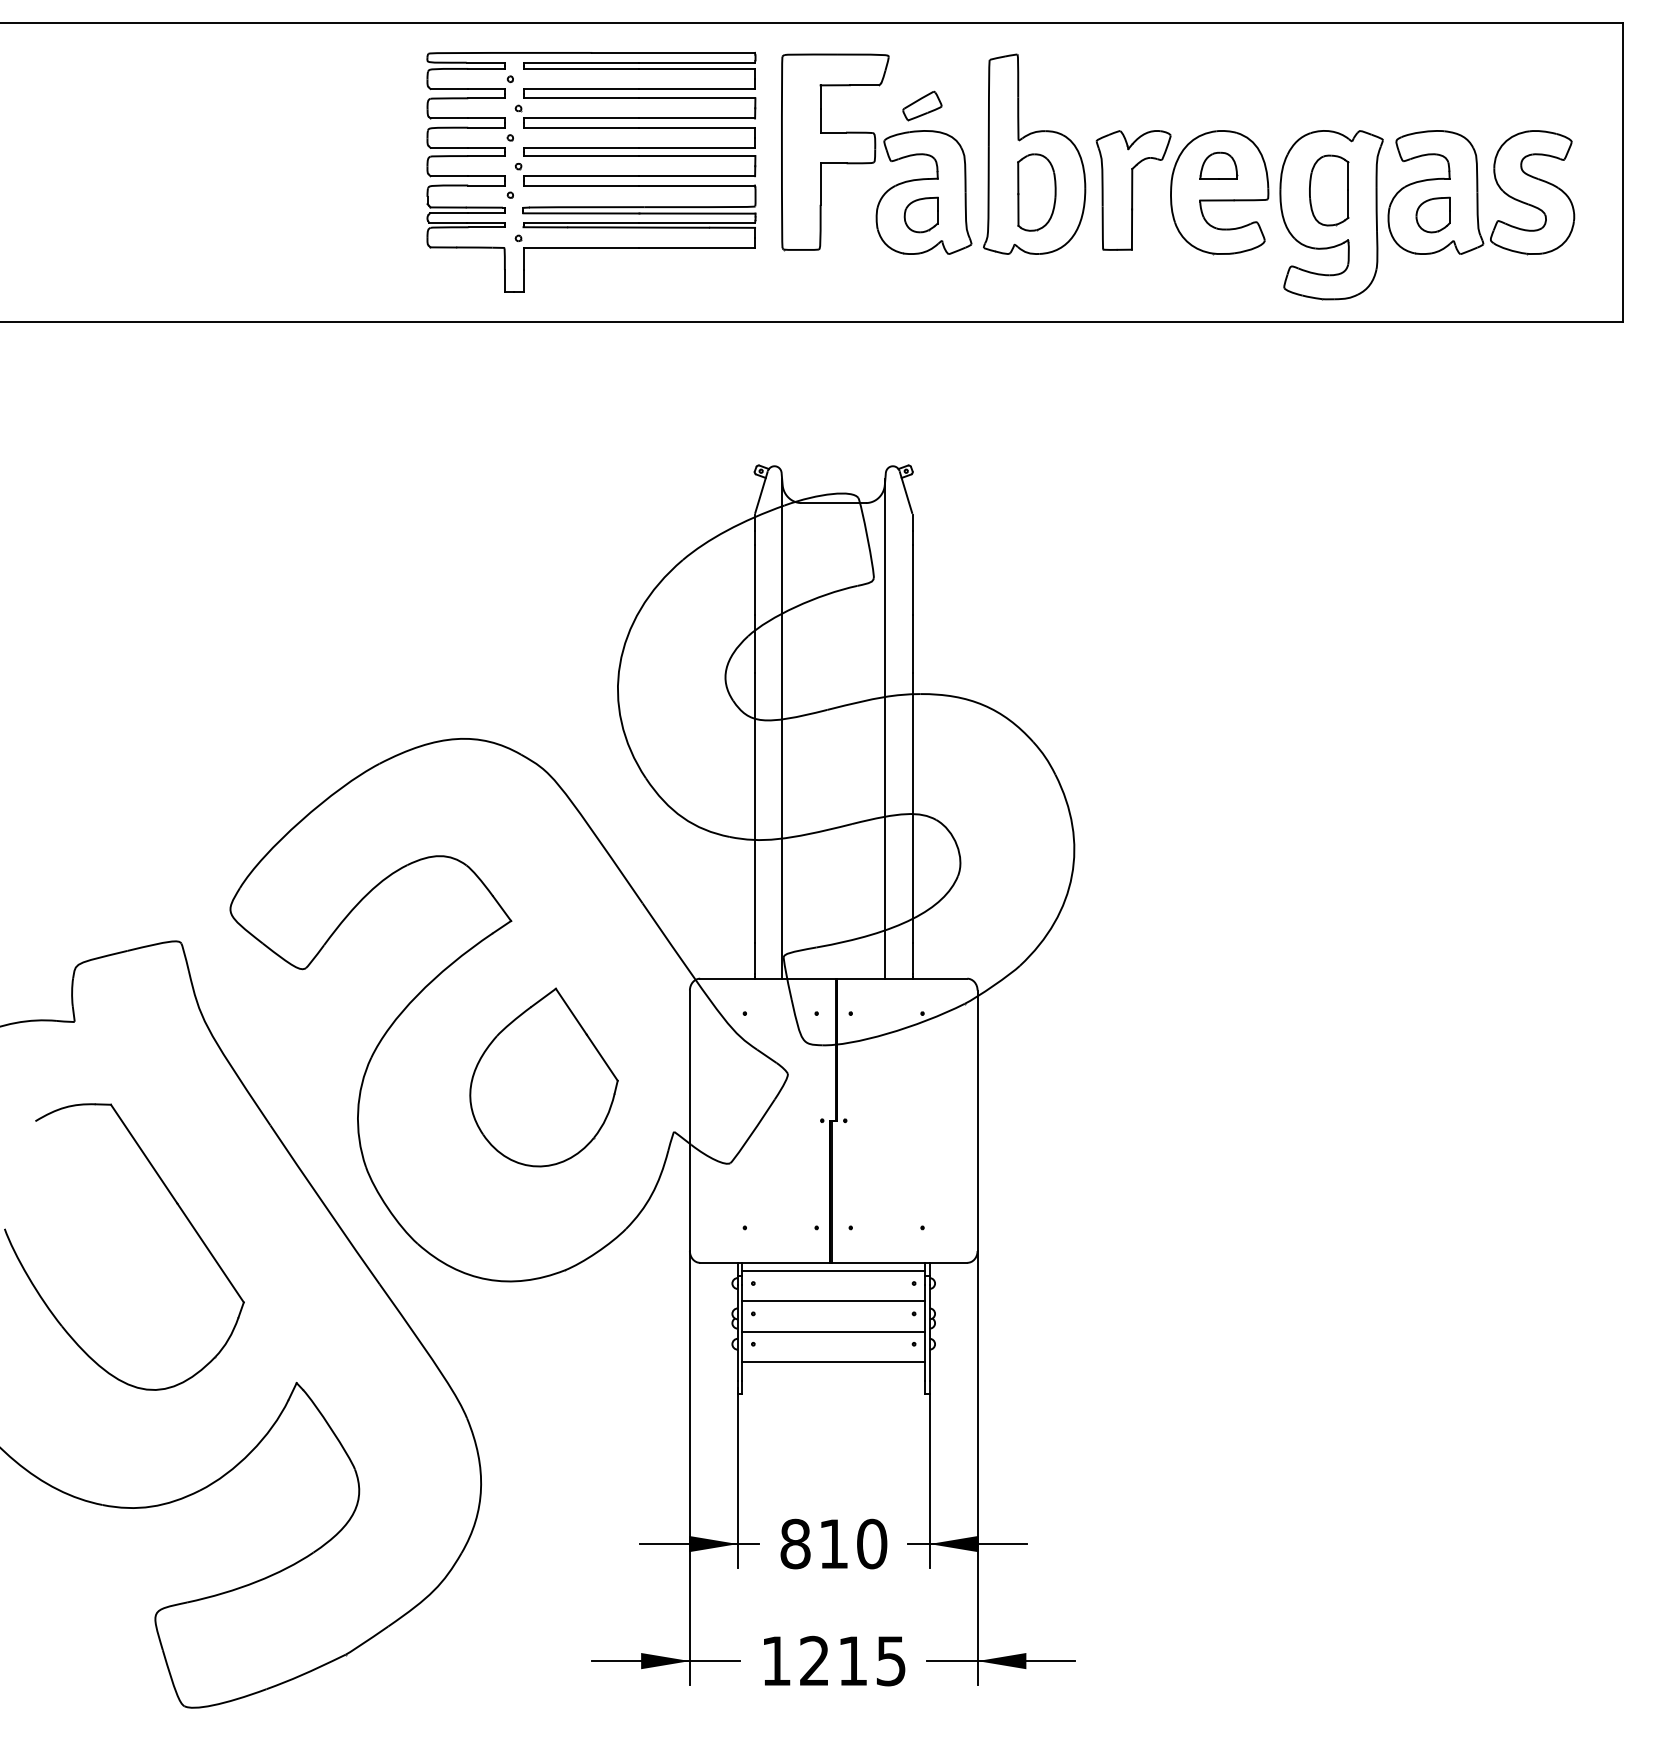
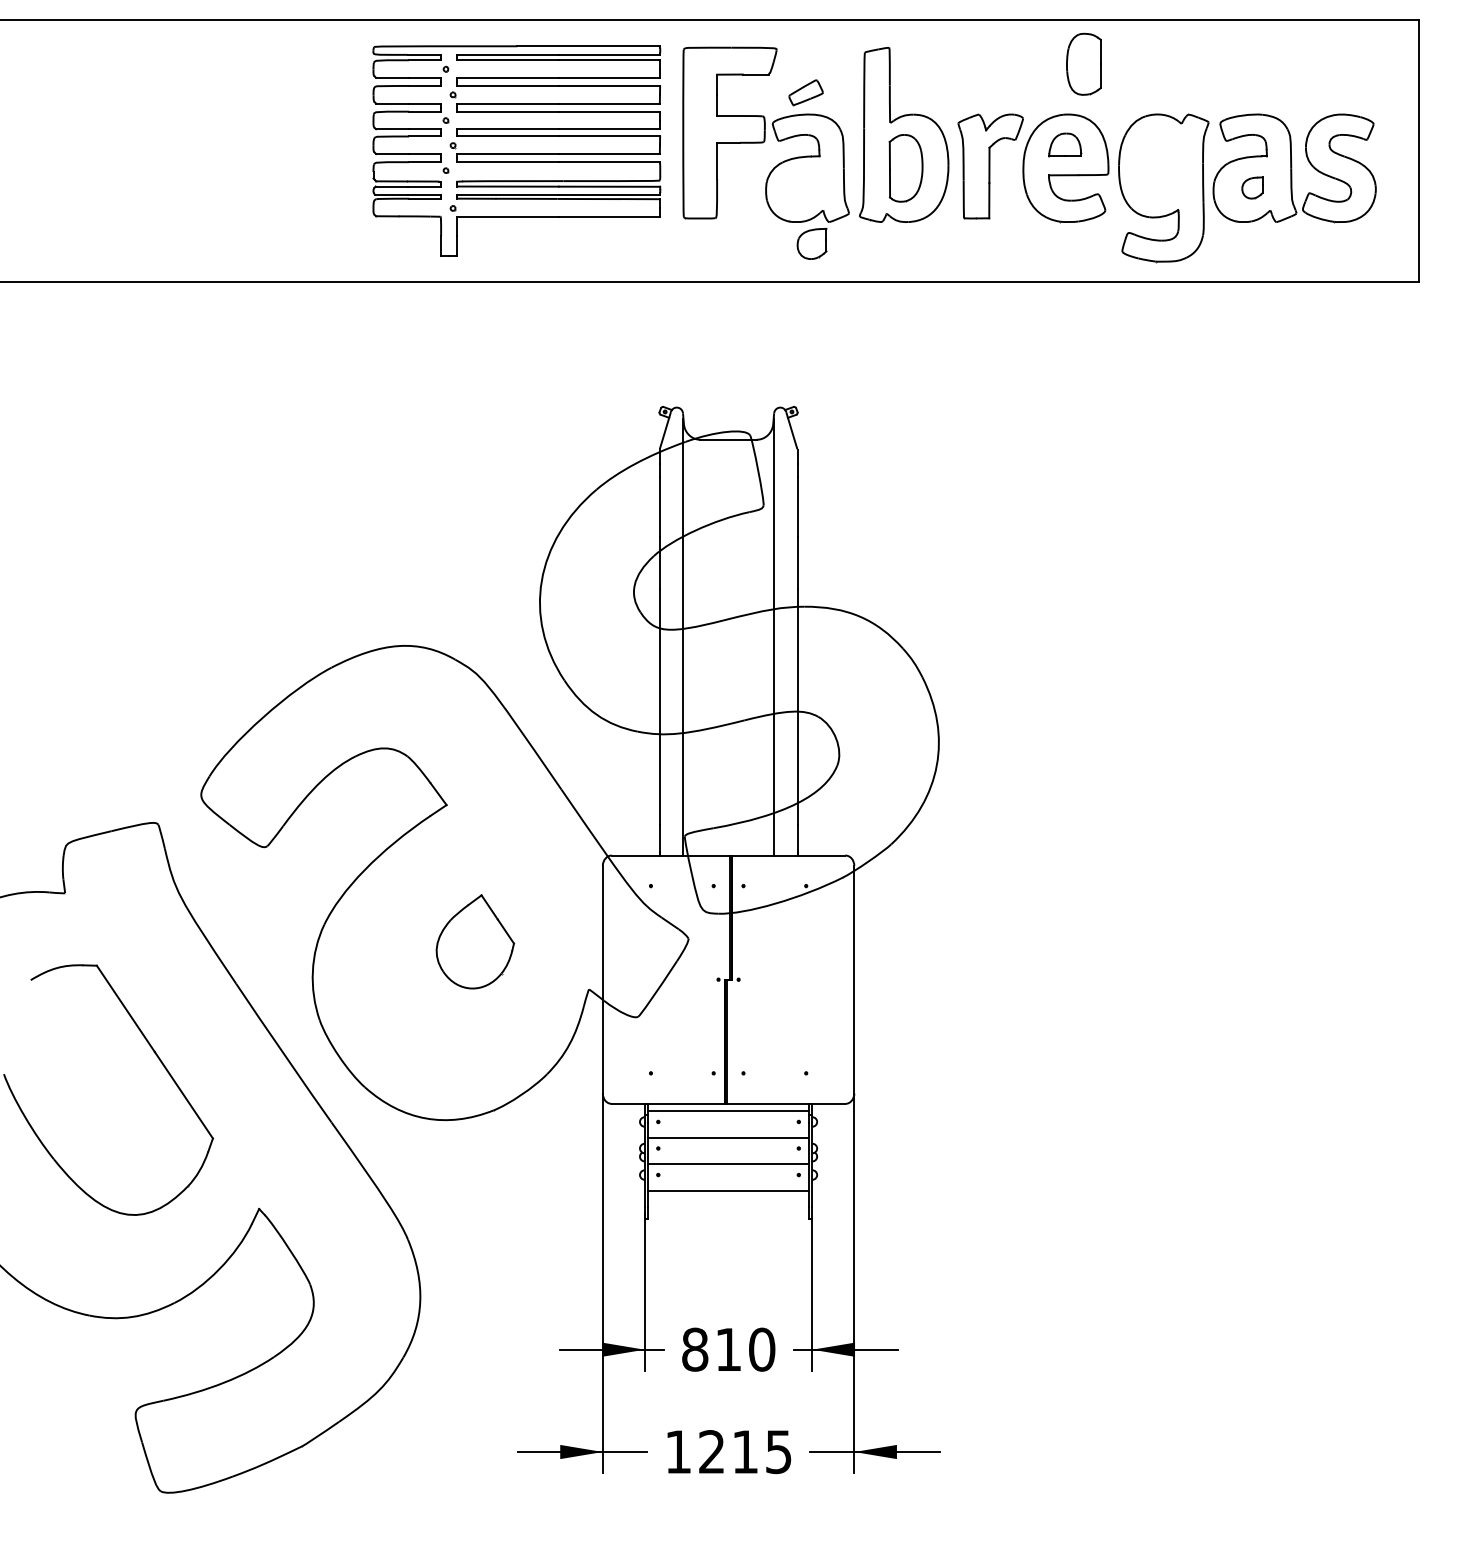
part: (1329, 190) -> (1084, 64), moved
part: (920, 214) -> (811, 243), moved
part: (1432, 214) -> (1251, 187), size x0.7
part: (543, 1077) -> (474, 941), size x0.6

